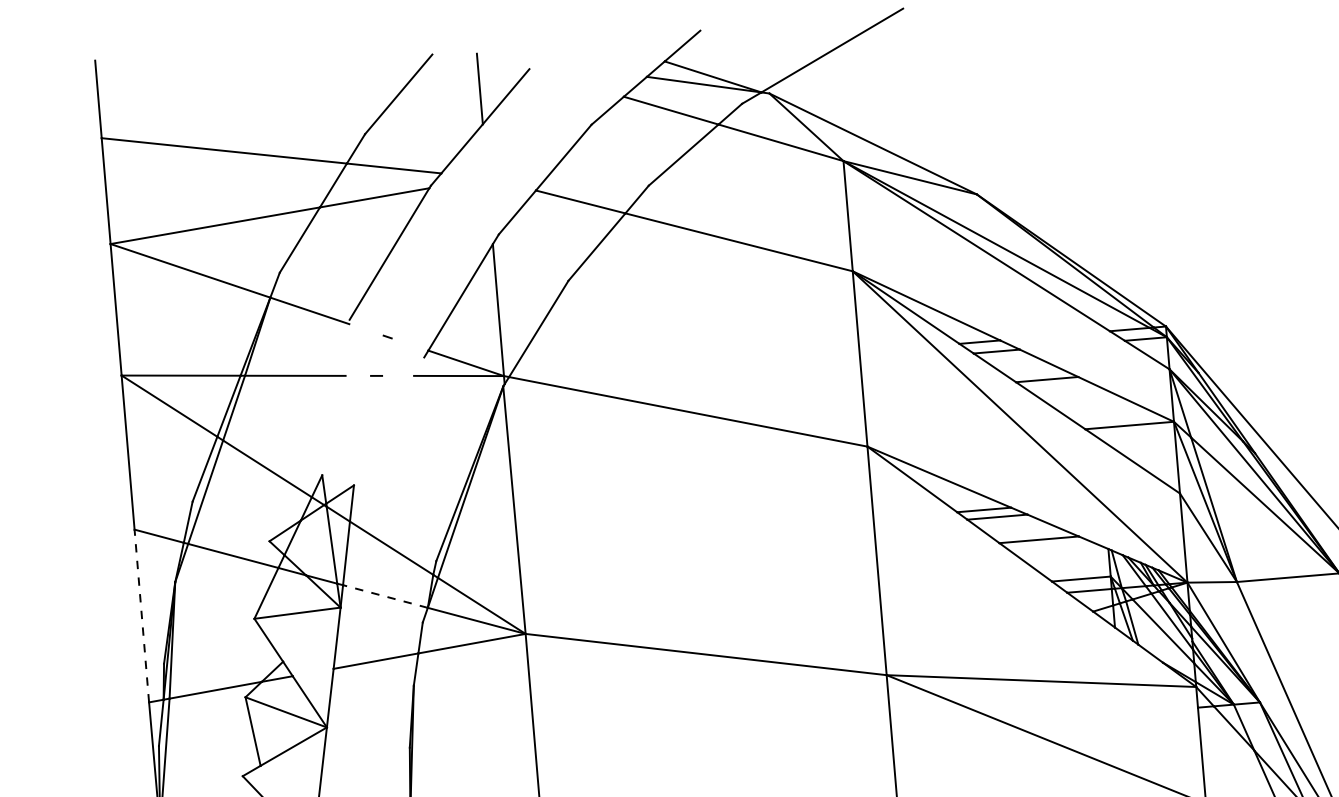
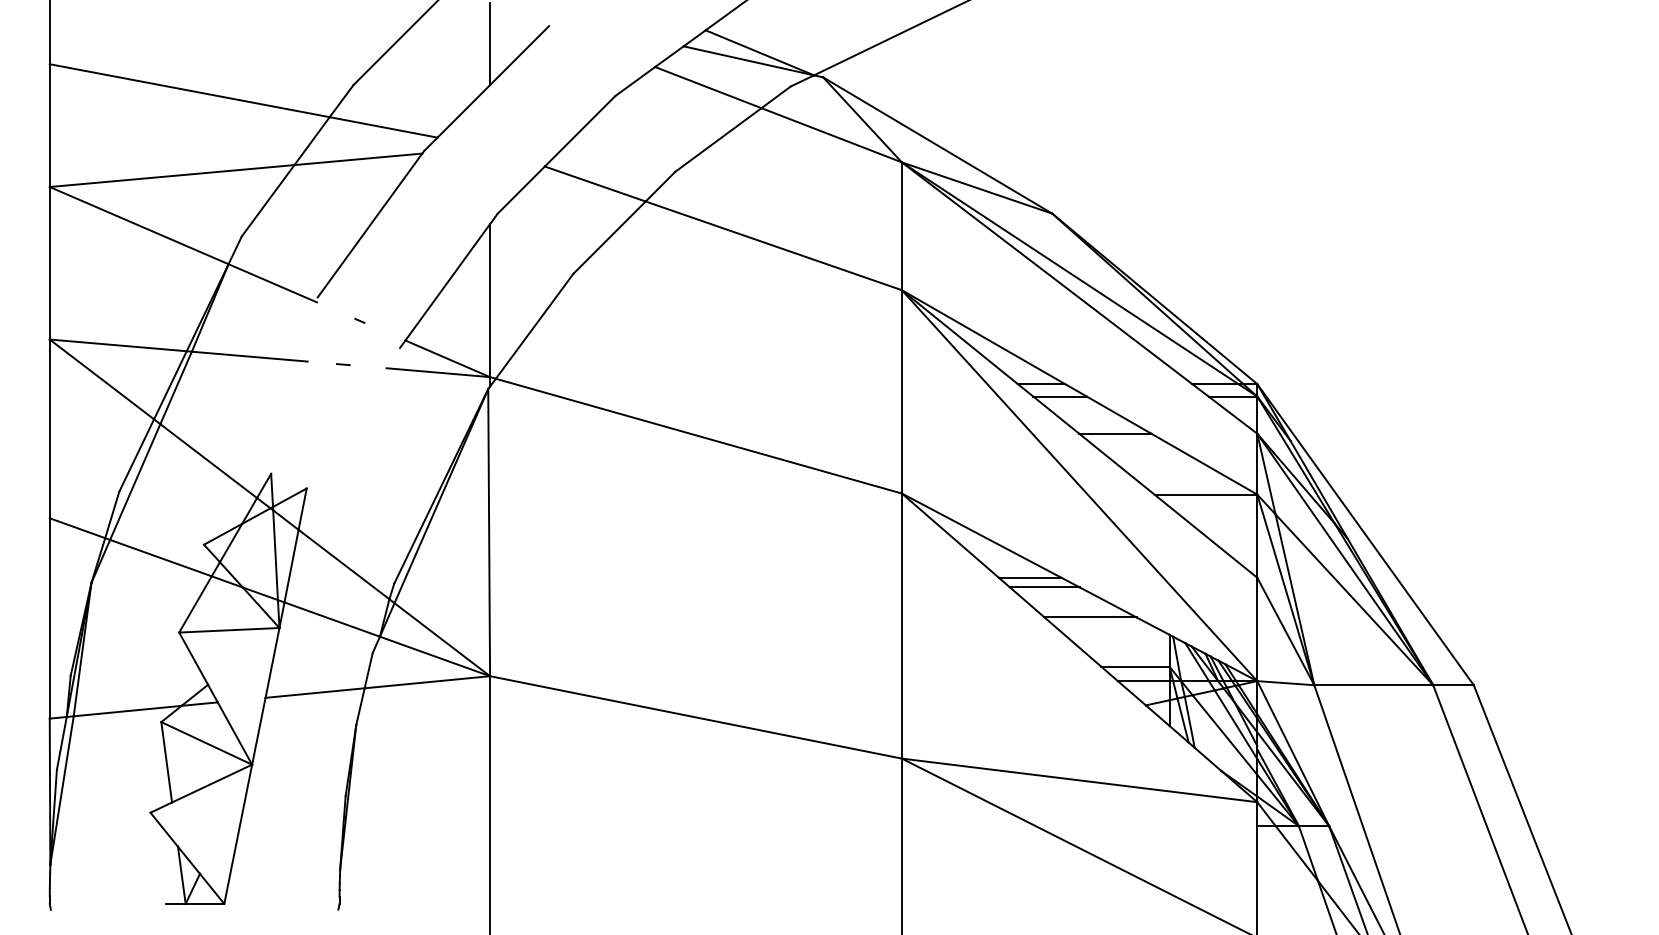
line: (385, 596) -> (332, 619), dashed -> solid
line: (141, 615) -> (49, 617), dashed -> solid

